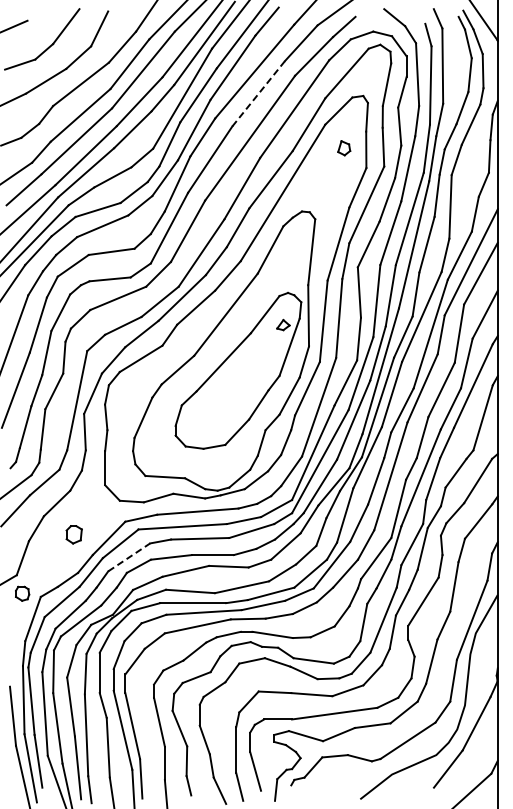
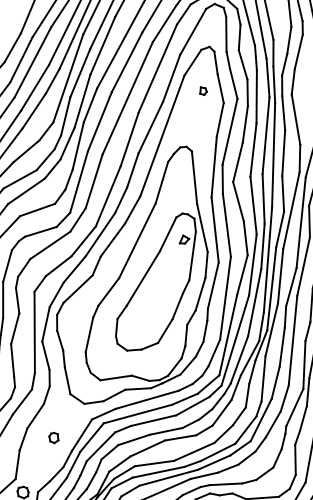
line: (258, 93) -> (127, 61), dashed -> solid
part: (344, 148) -> (203, 91), size x0.71
part: (73, 534) -> (53, 437), size x0.71
line: (129, 557) -> (101, 446), dashed -> solid

